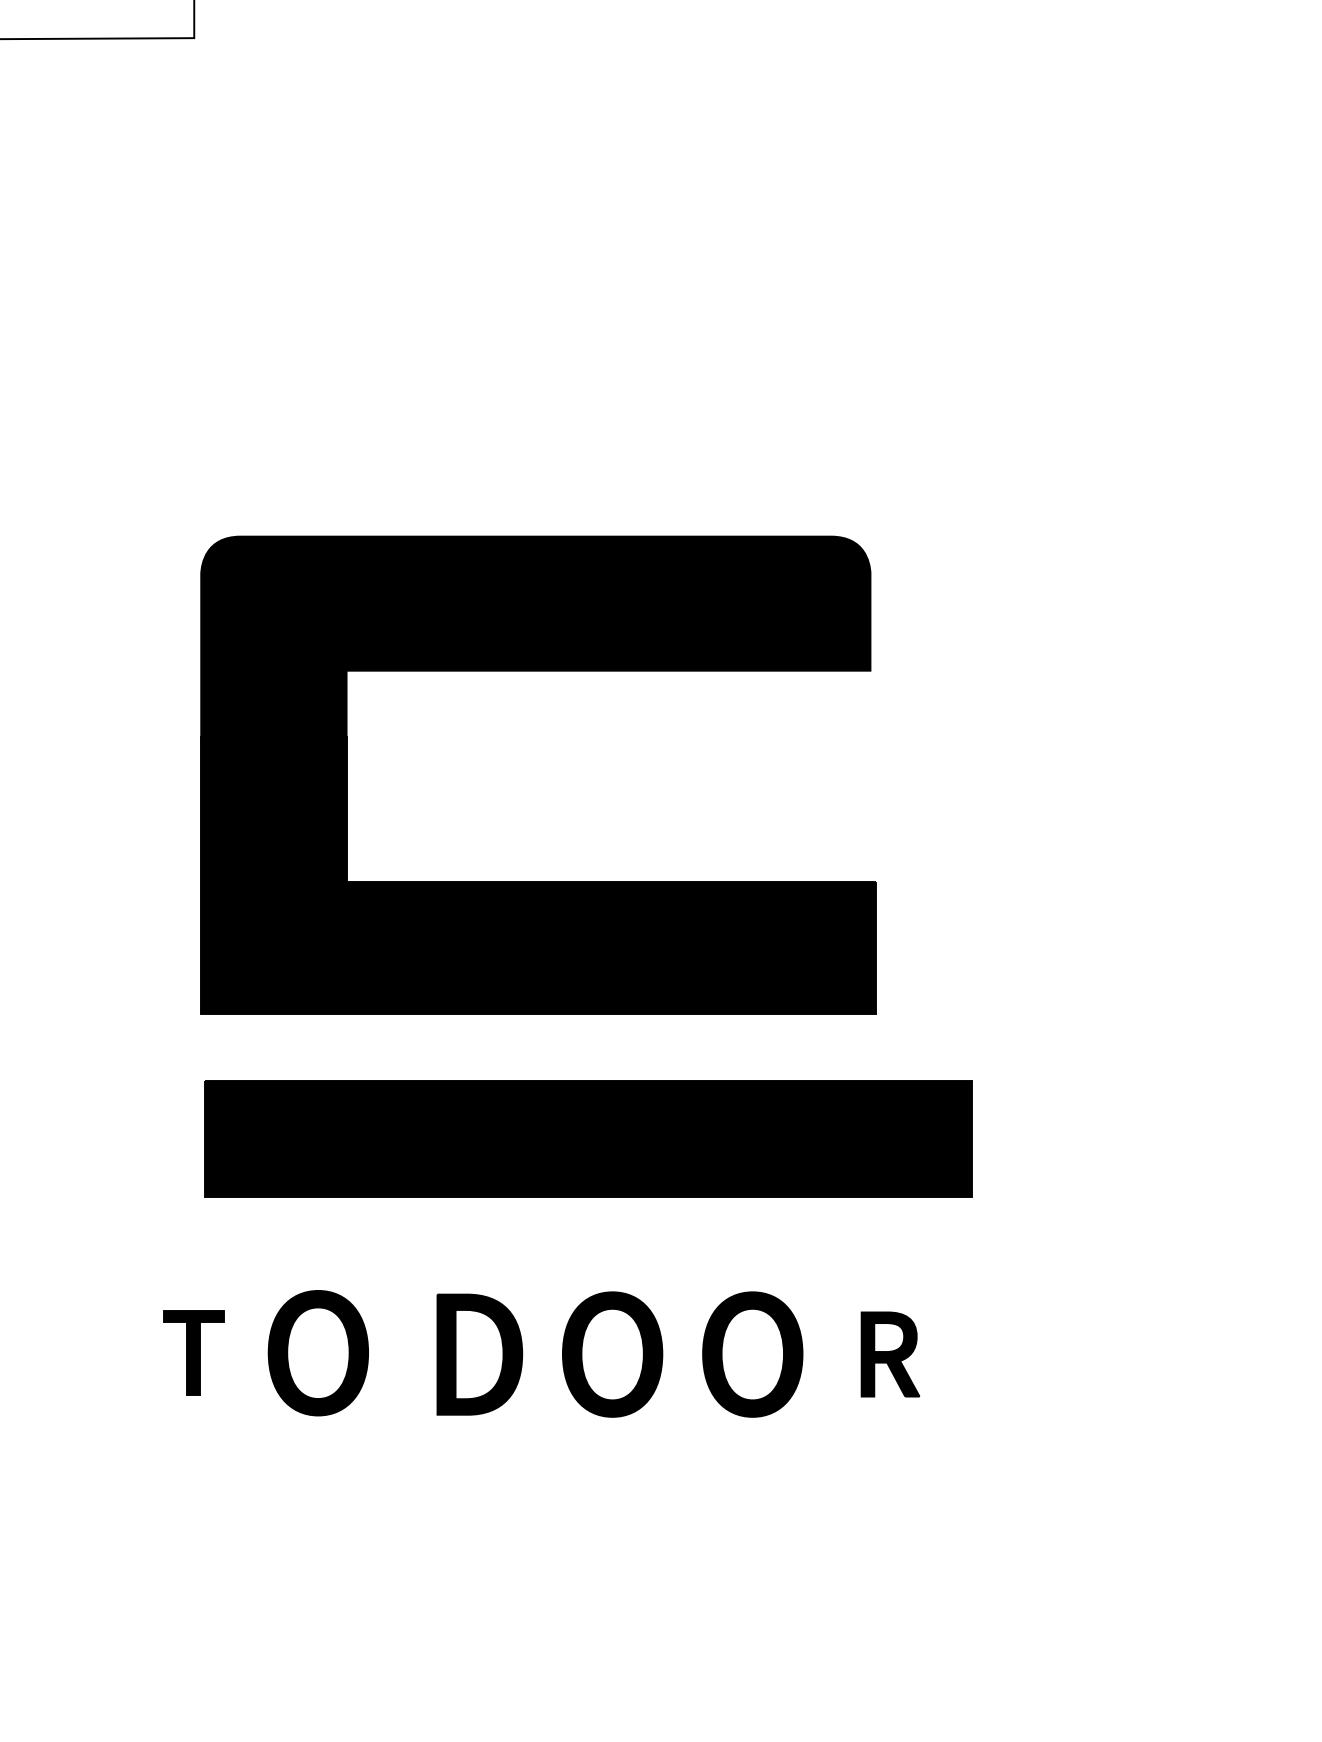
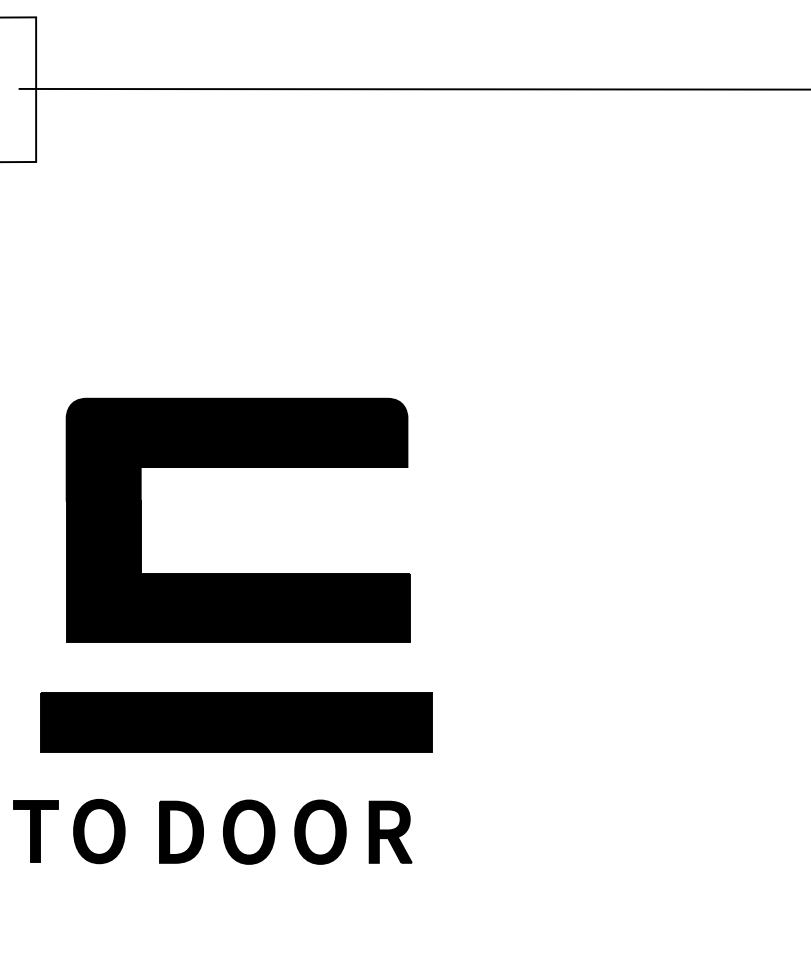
part: (536, 671) -> (237, 467), moved
part: (192, 1353) -> (35, 831), size x1.43
part: (890, 1353) -> (390, 831), size x1.43

